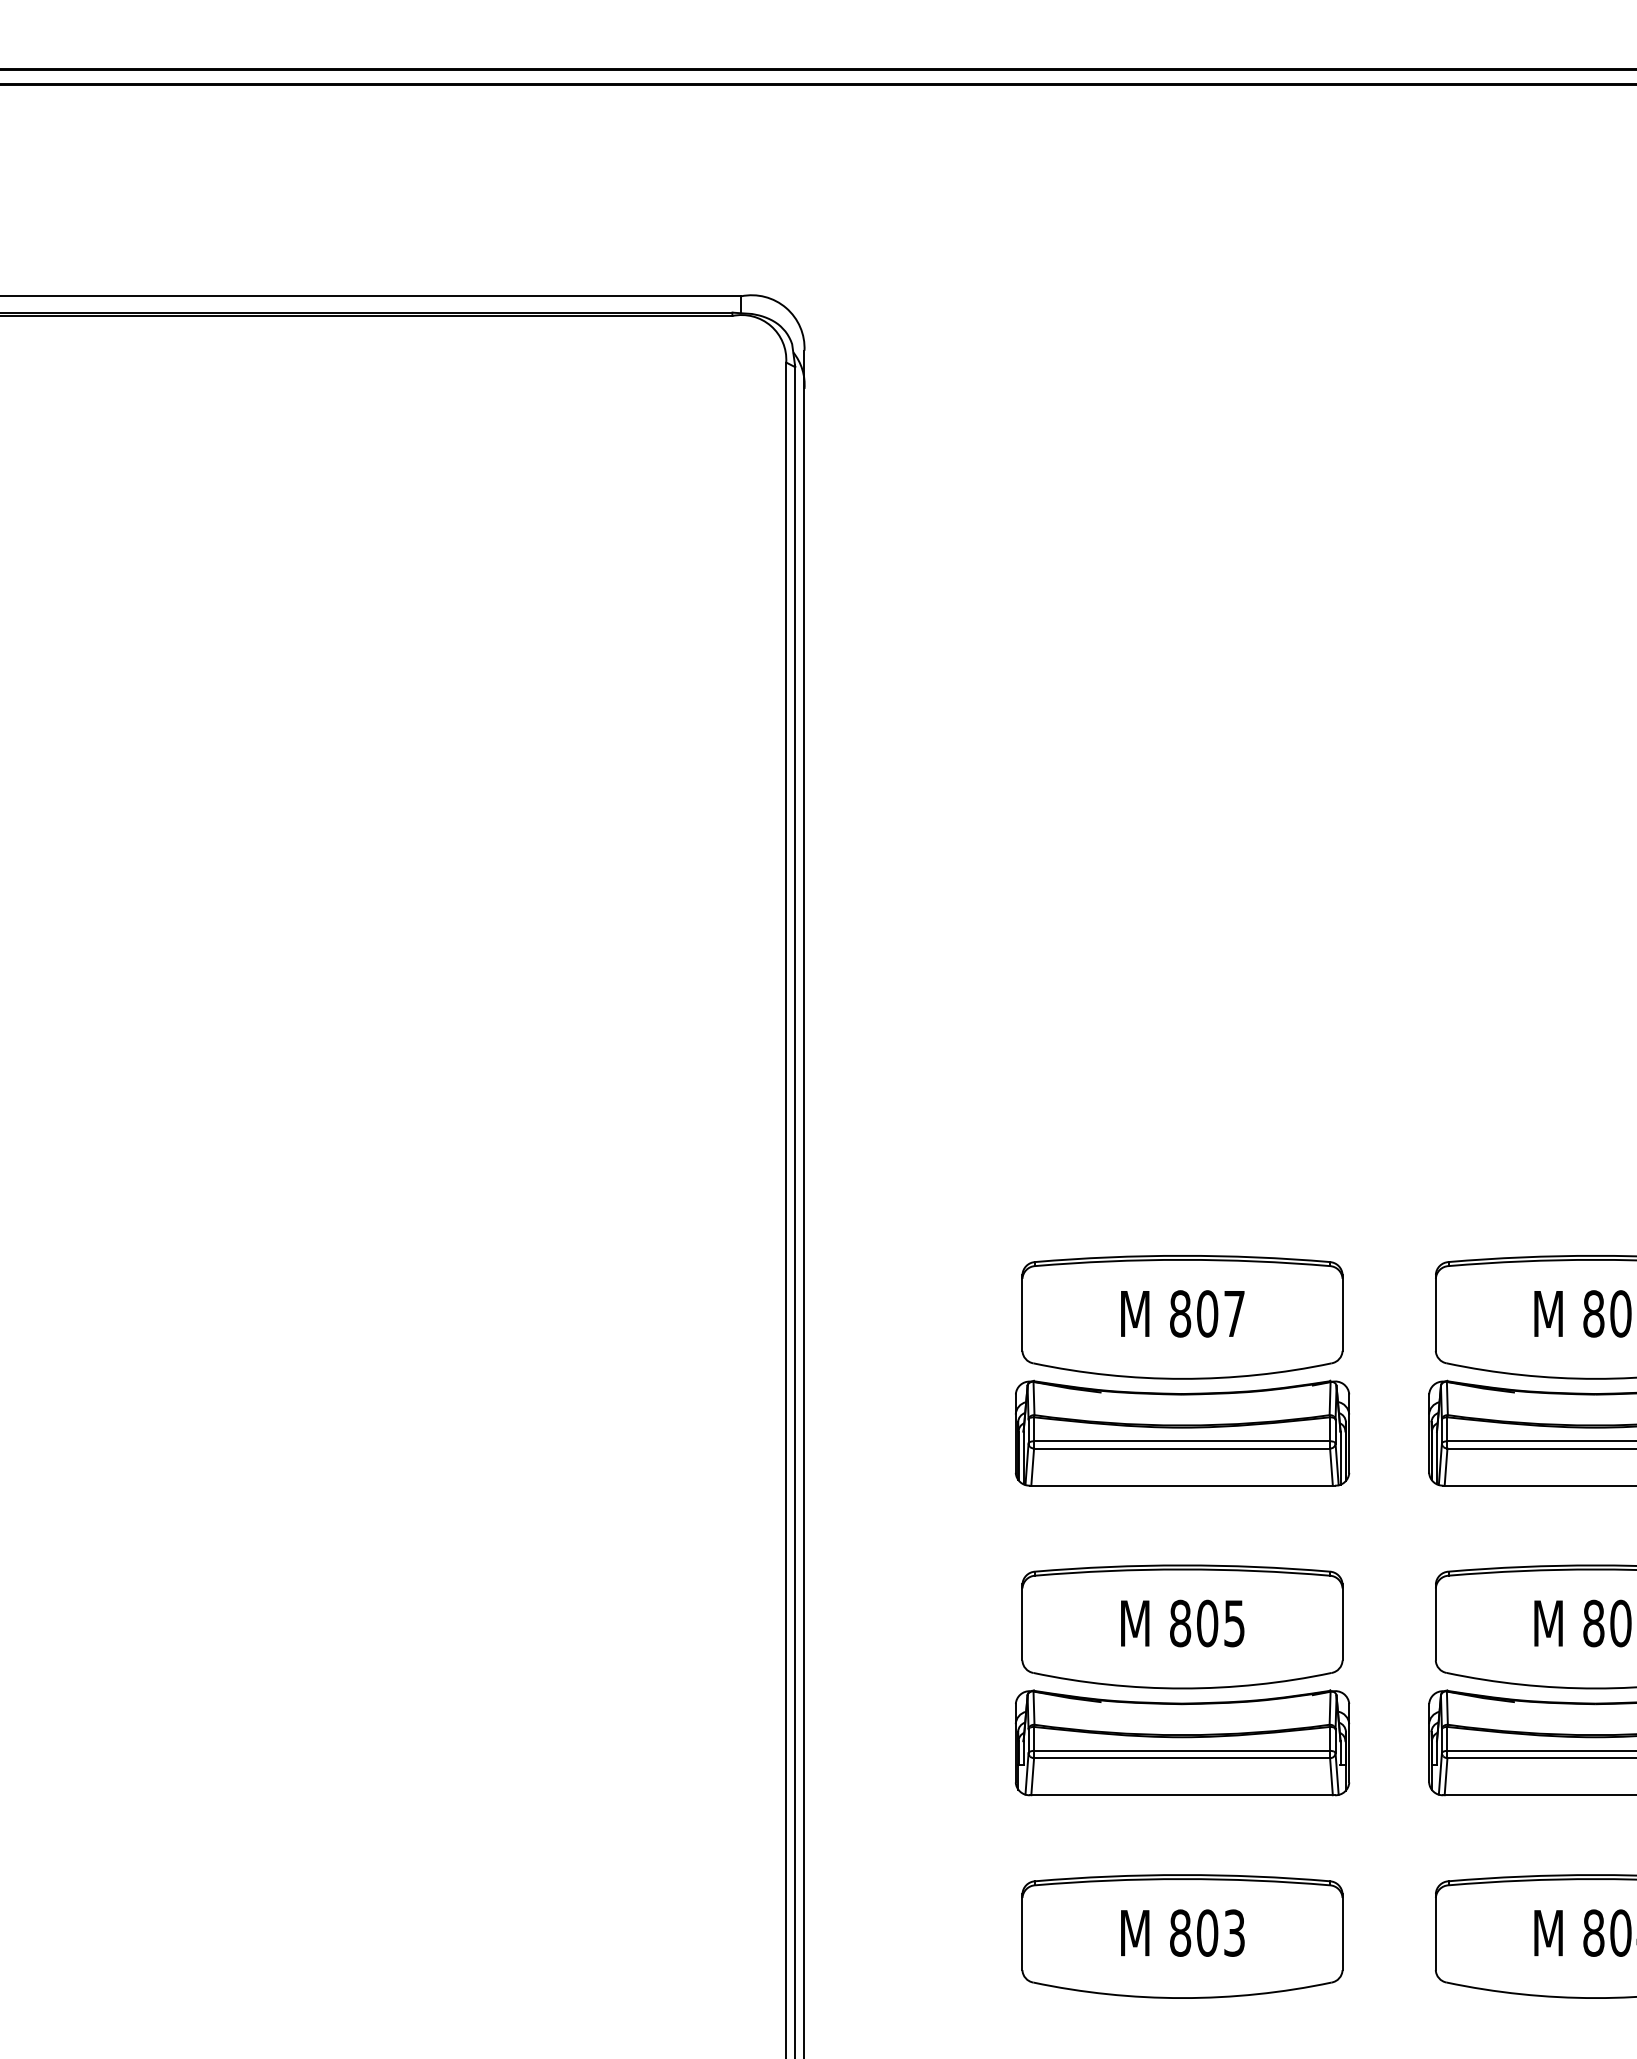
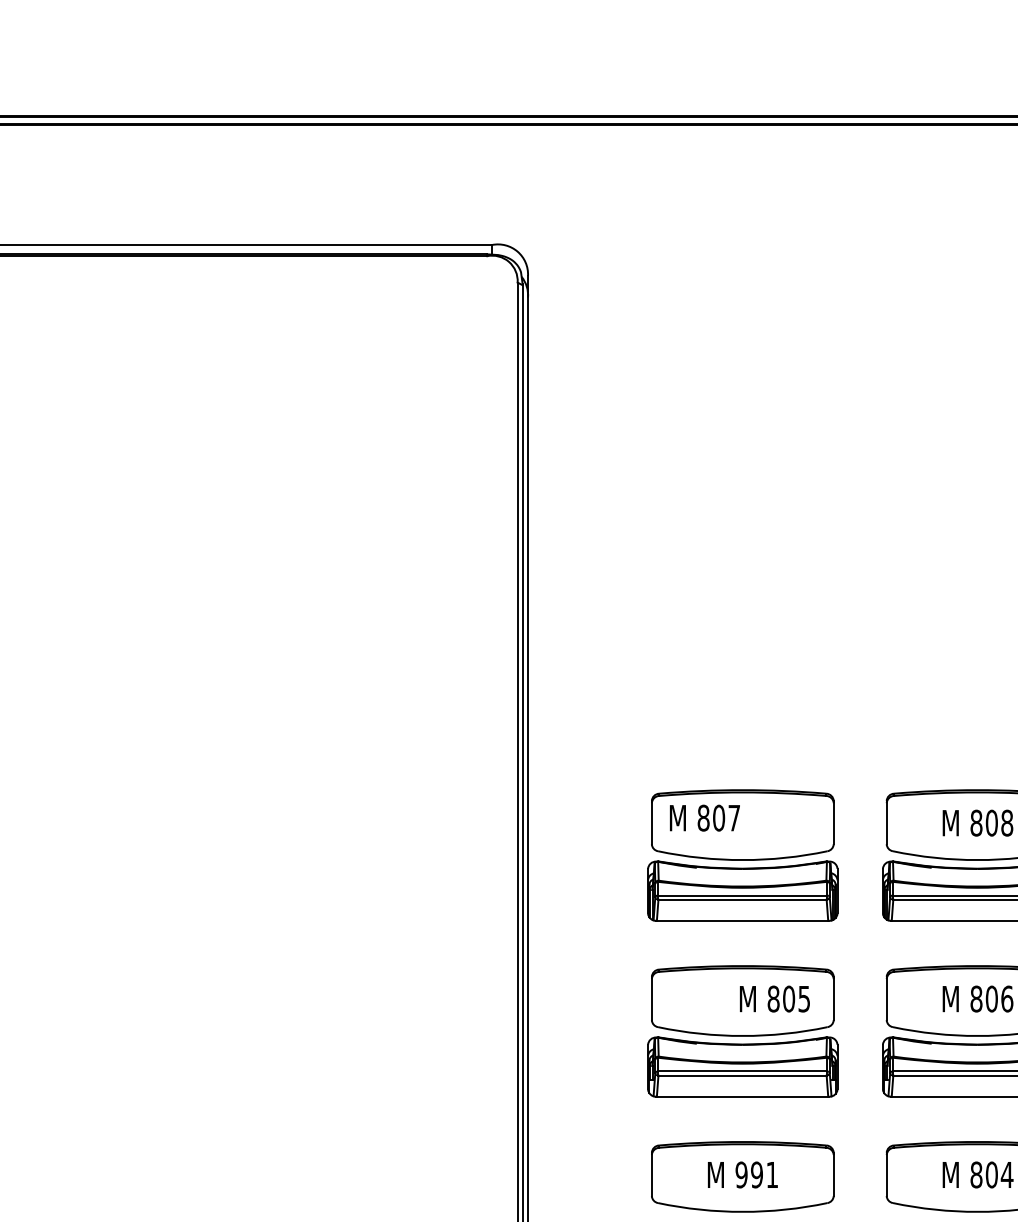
text: (1181, 1312) -> (704, 817), moved
text: (1181, 1622) -> (774, 998), moved
text: (1206, 1932) -> (756, 1174), 803 -> 991

